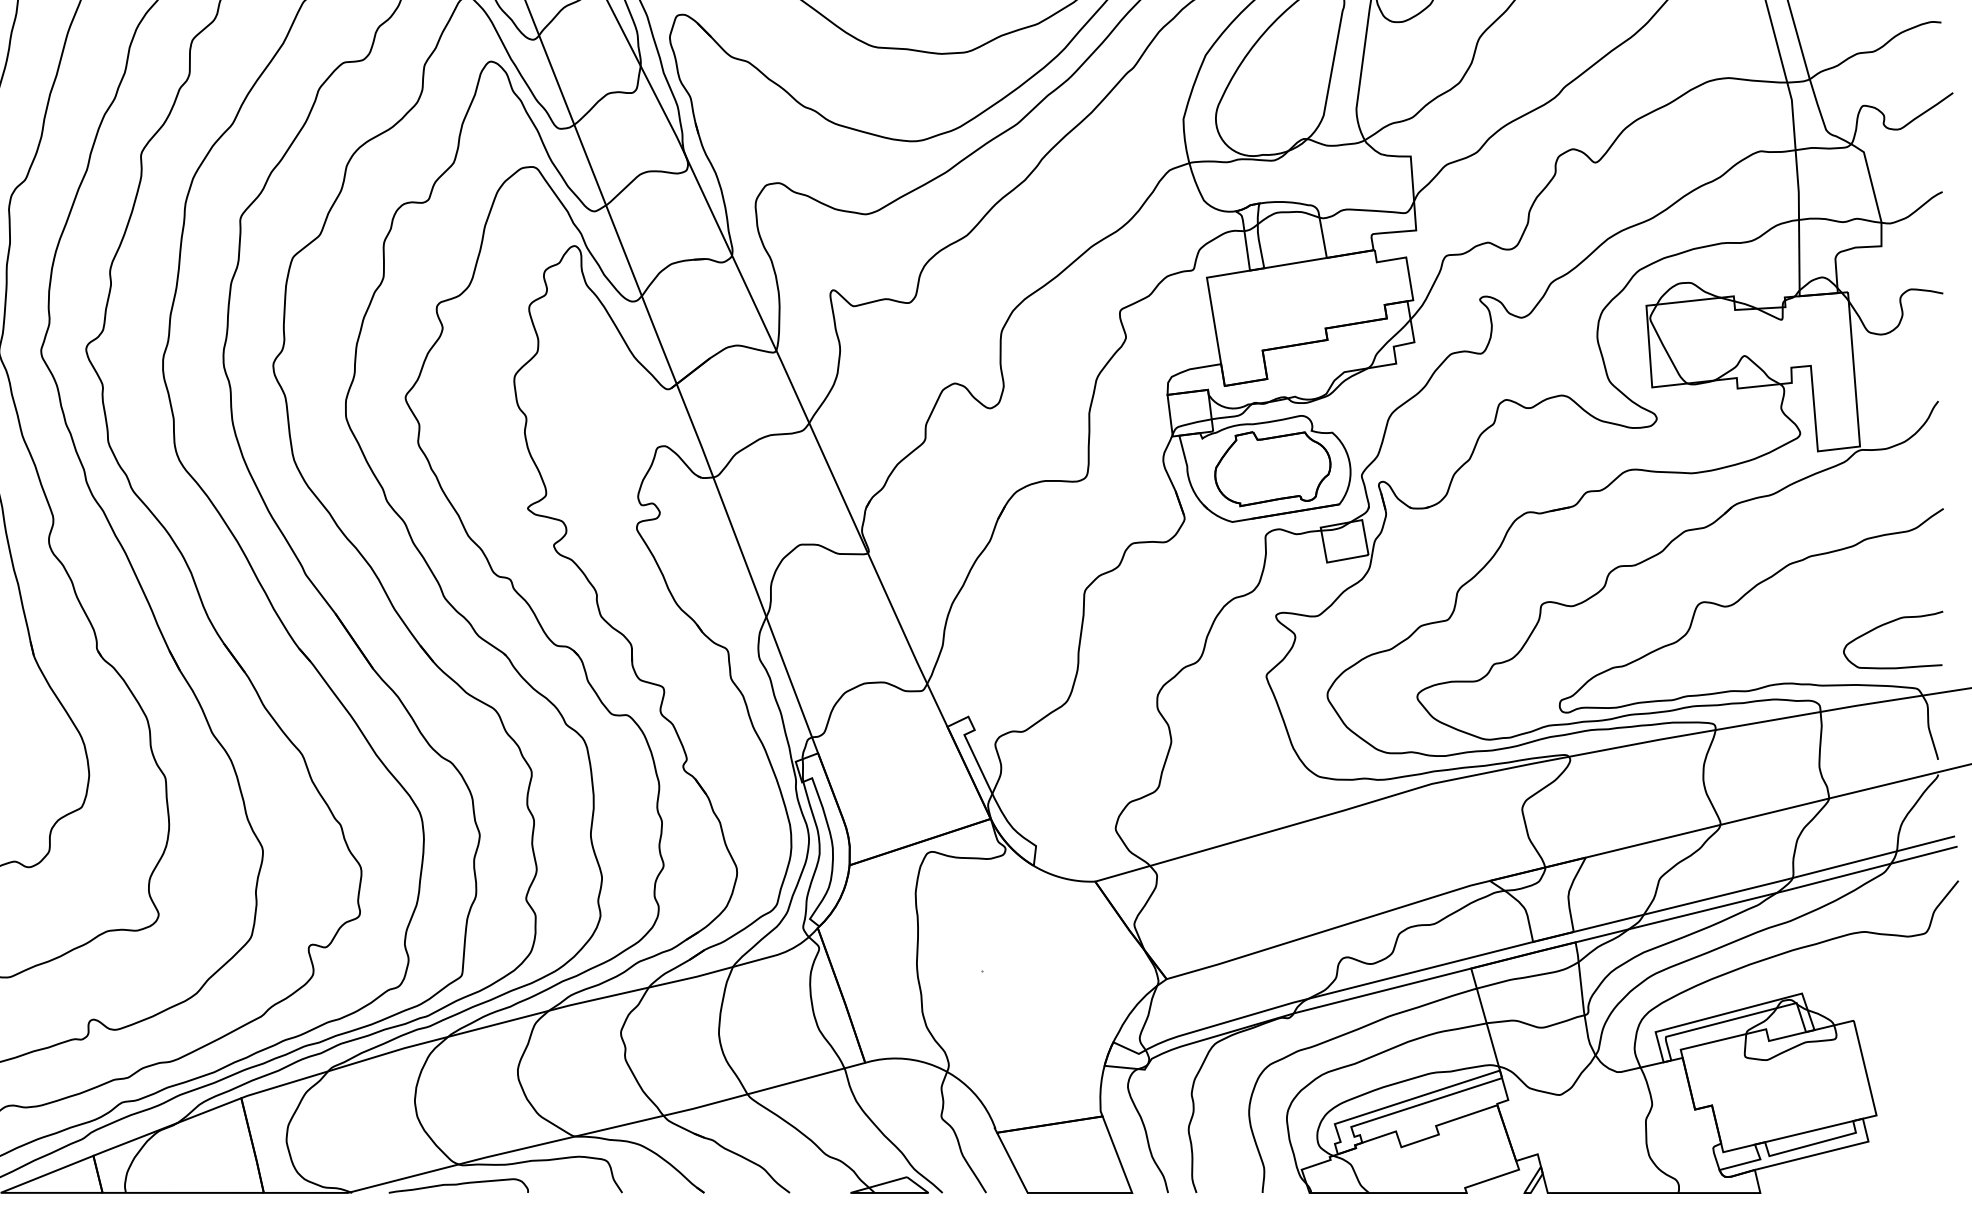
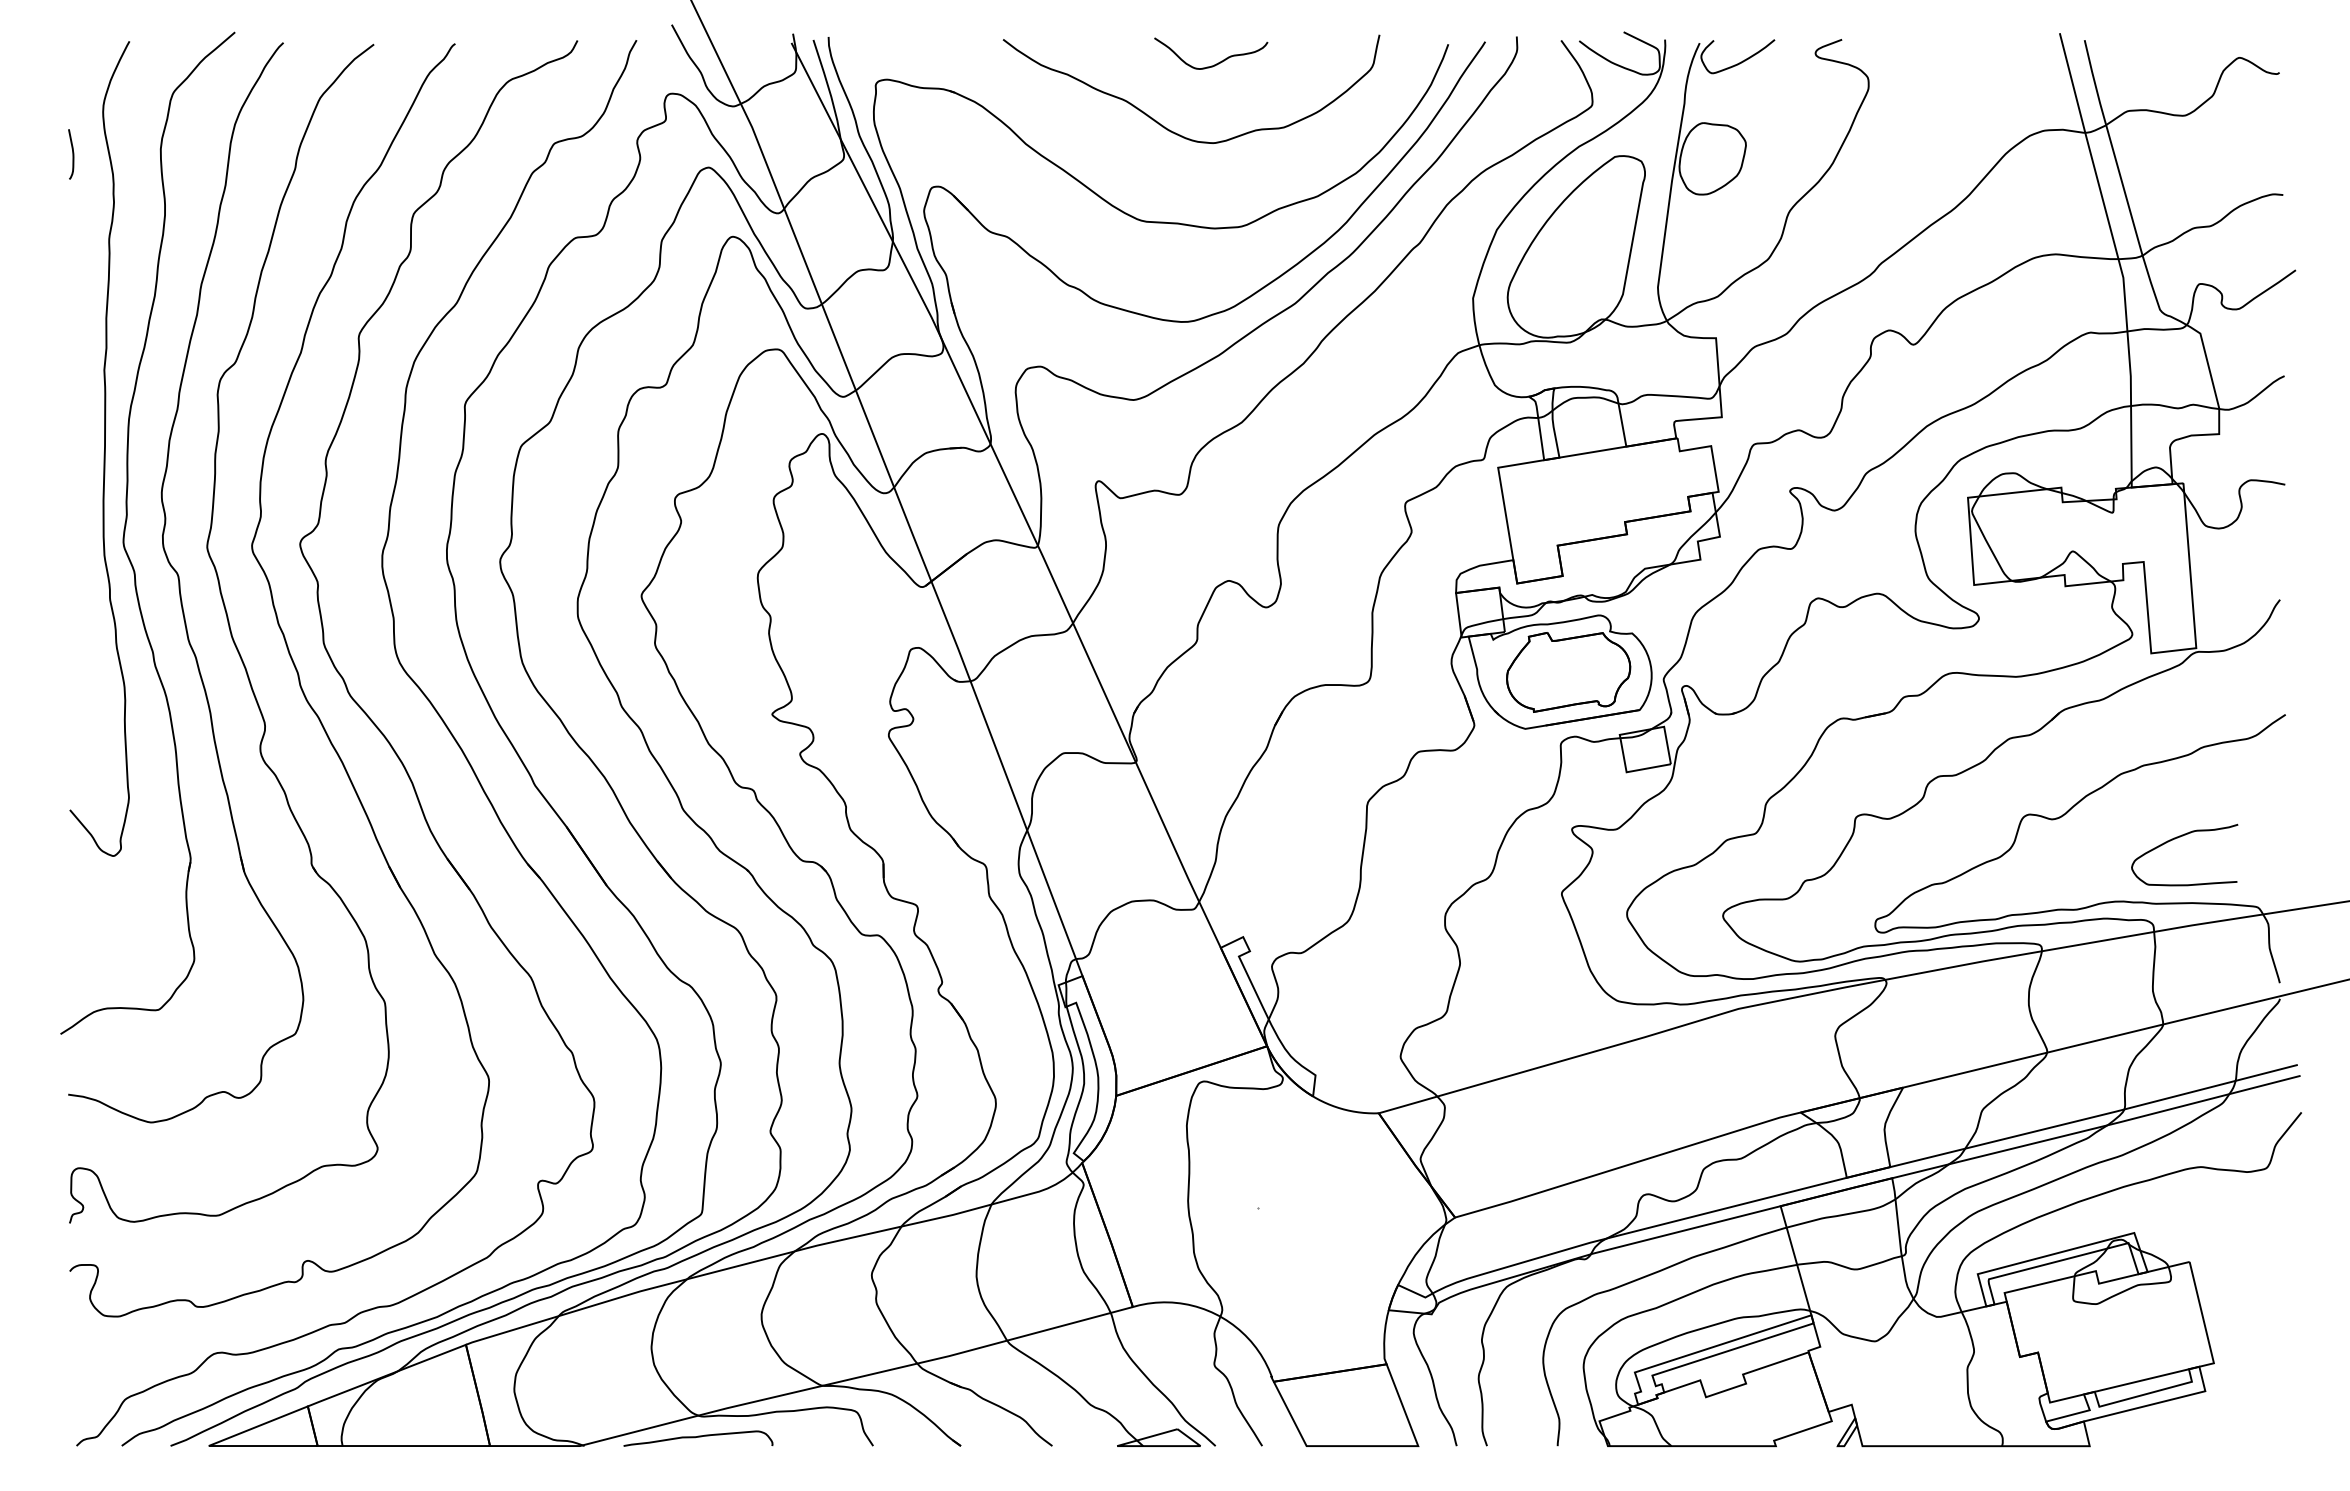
curve: (1889, 623) -> (2180, 837), moved

